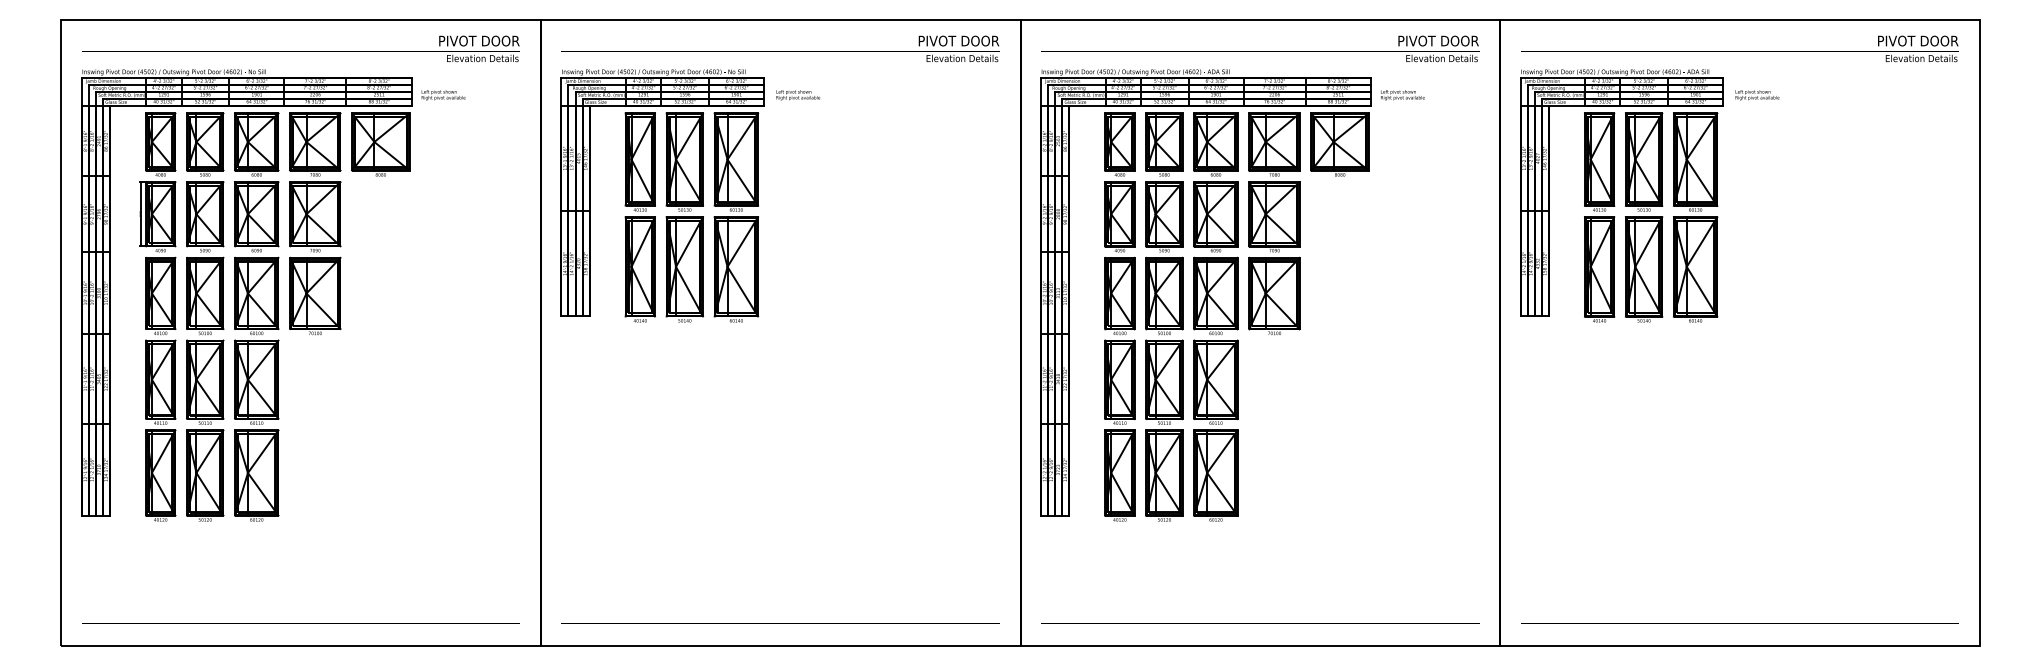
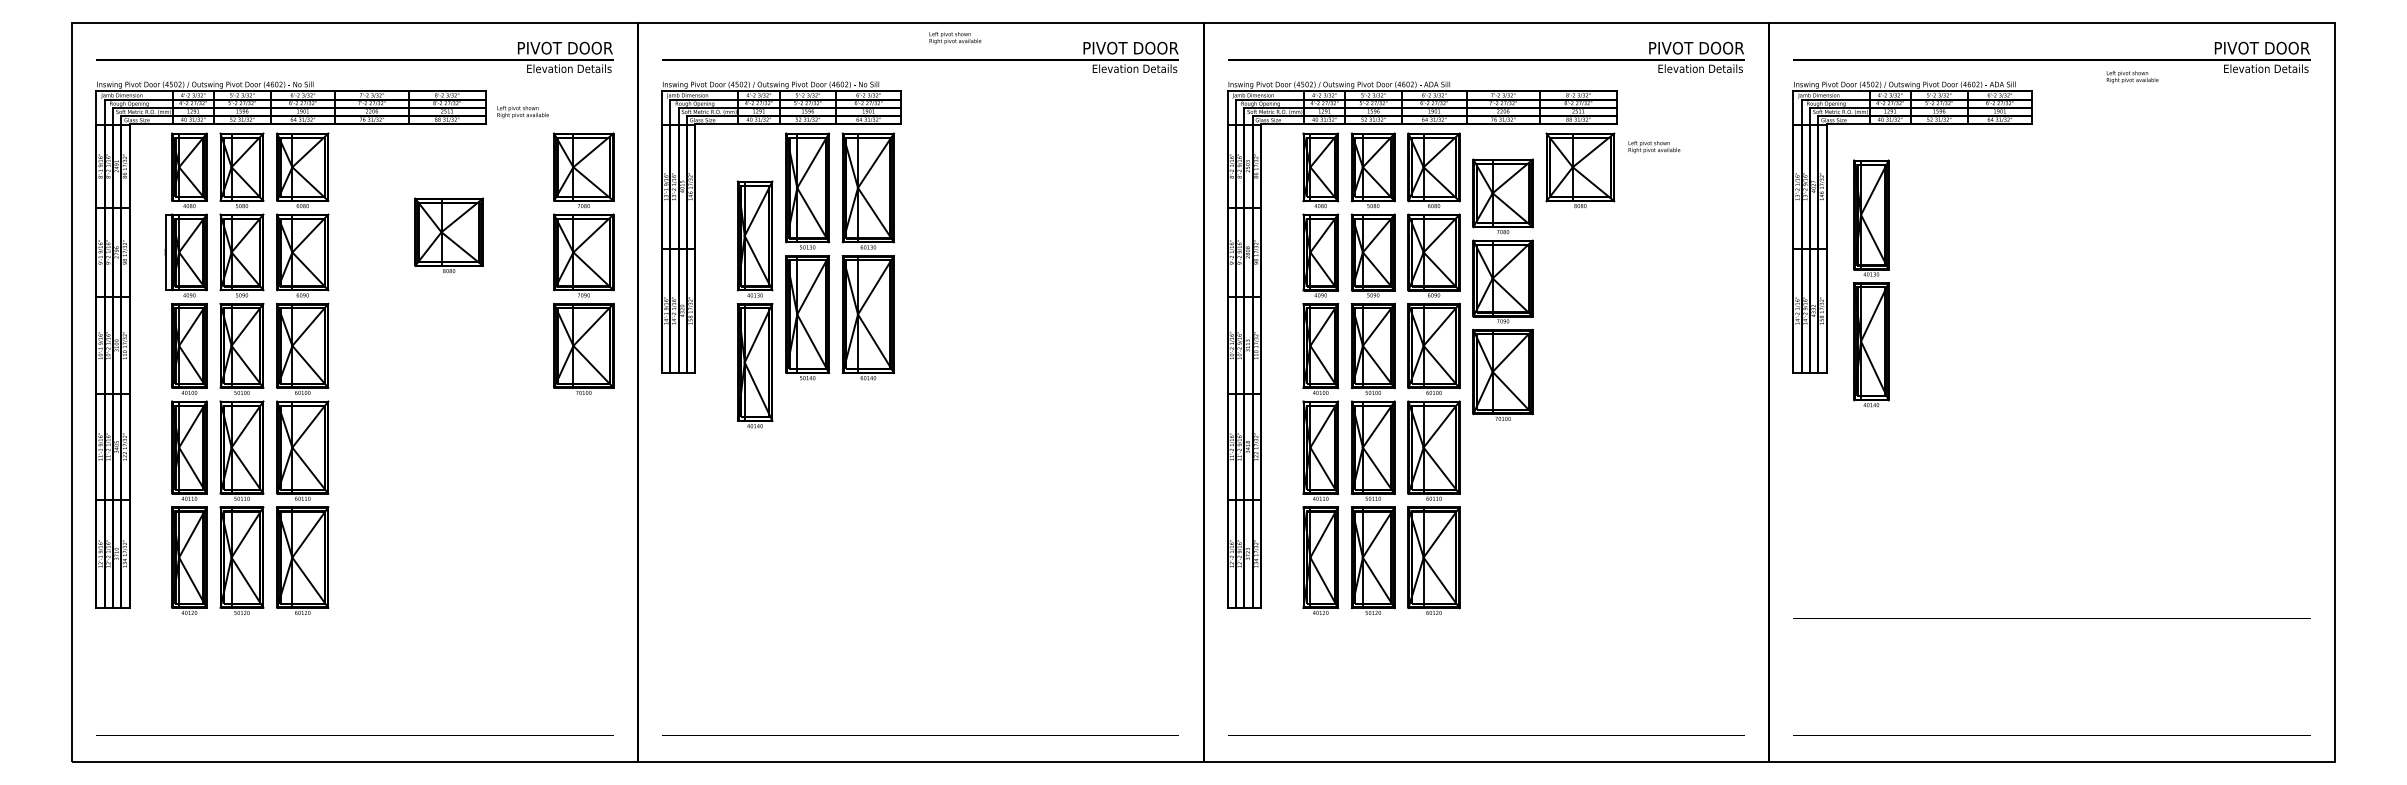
text: (798, 95) -> (955, 38), moved
text: (1402, 95) -> (1654, 147), moved
text: (1757, 95) -> (2132, 77), moved
part: (380, 144) -> (448, 235), moved
part: (639, 217) -> (754, 304), moved
part: (1599, 217) -> (1871, 283), moved
part: (1643, 217) -> (1938, 256), removed
part: (1695, 217) -> (1999, 256), removed
part: (315, 223) -> (583, 263), moved
part: (1274, 223) -> (1502, 289), moved
line: (1739, 524) -> (2051, 618), added

